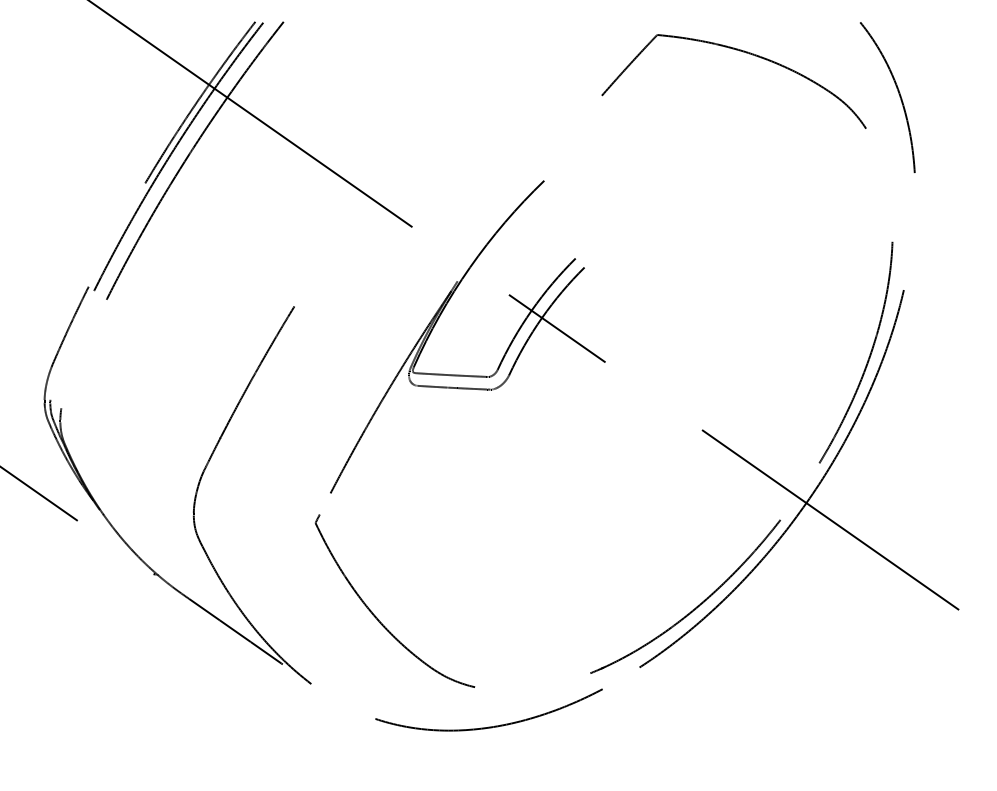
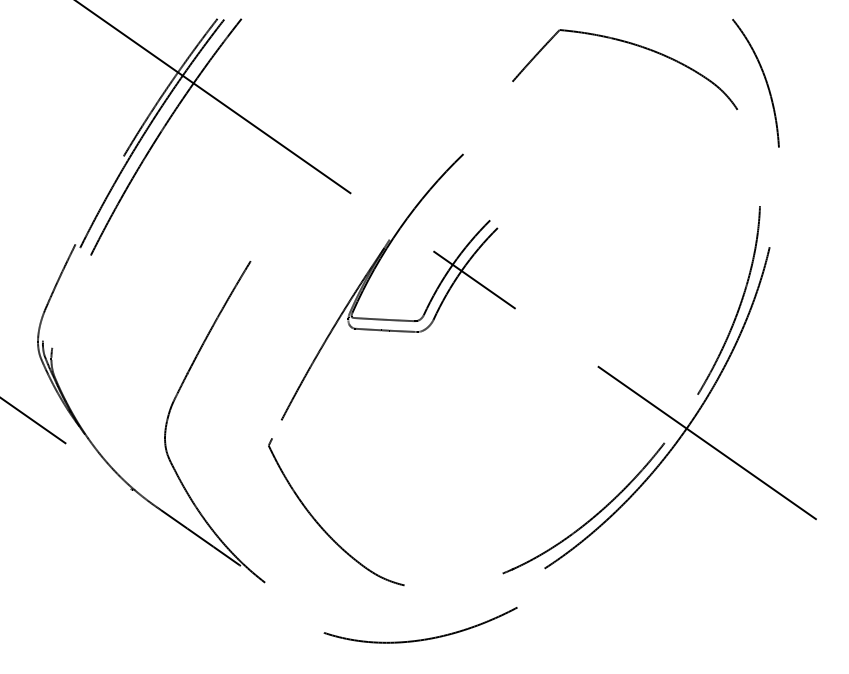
curve: (488, 726) -> (420, 639), moved

